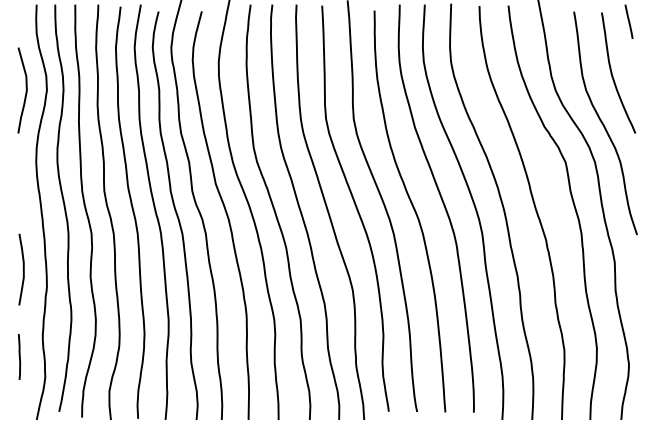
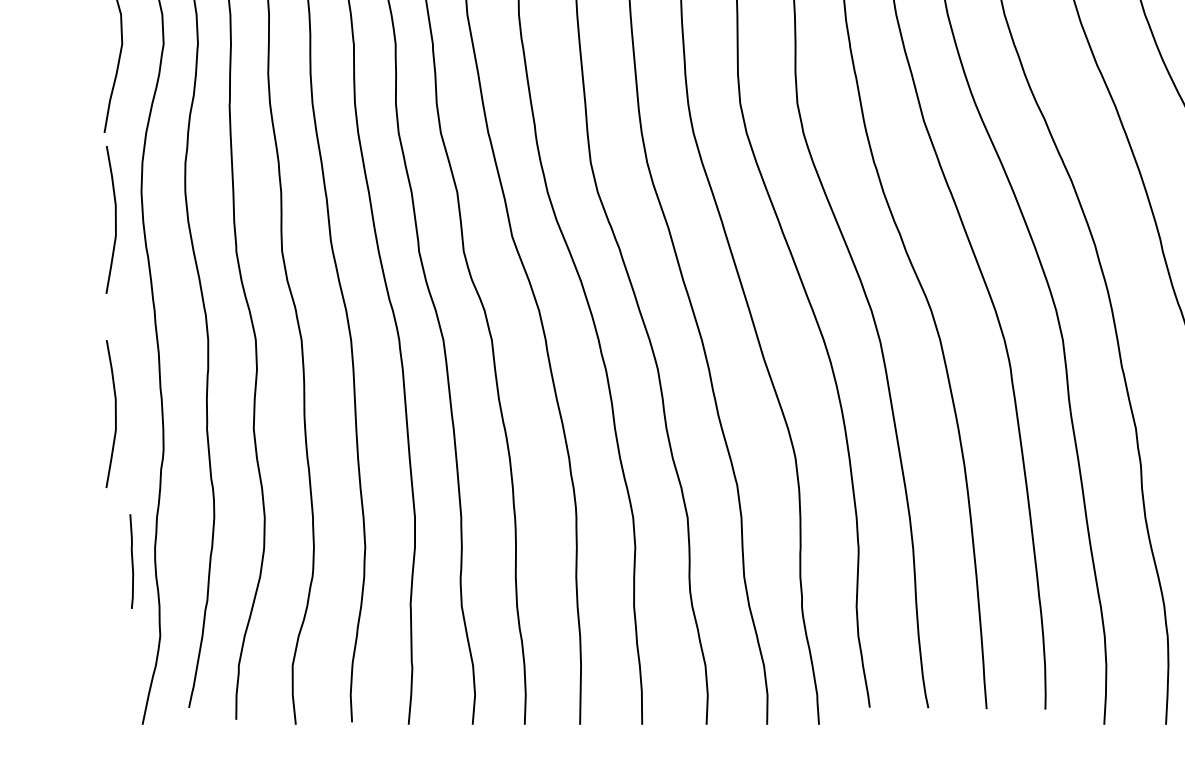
curve: (22, 175) -> (113, 219), added
curve: (19, 356) -> (131, 560), moved

